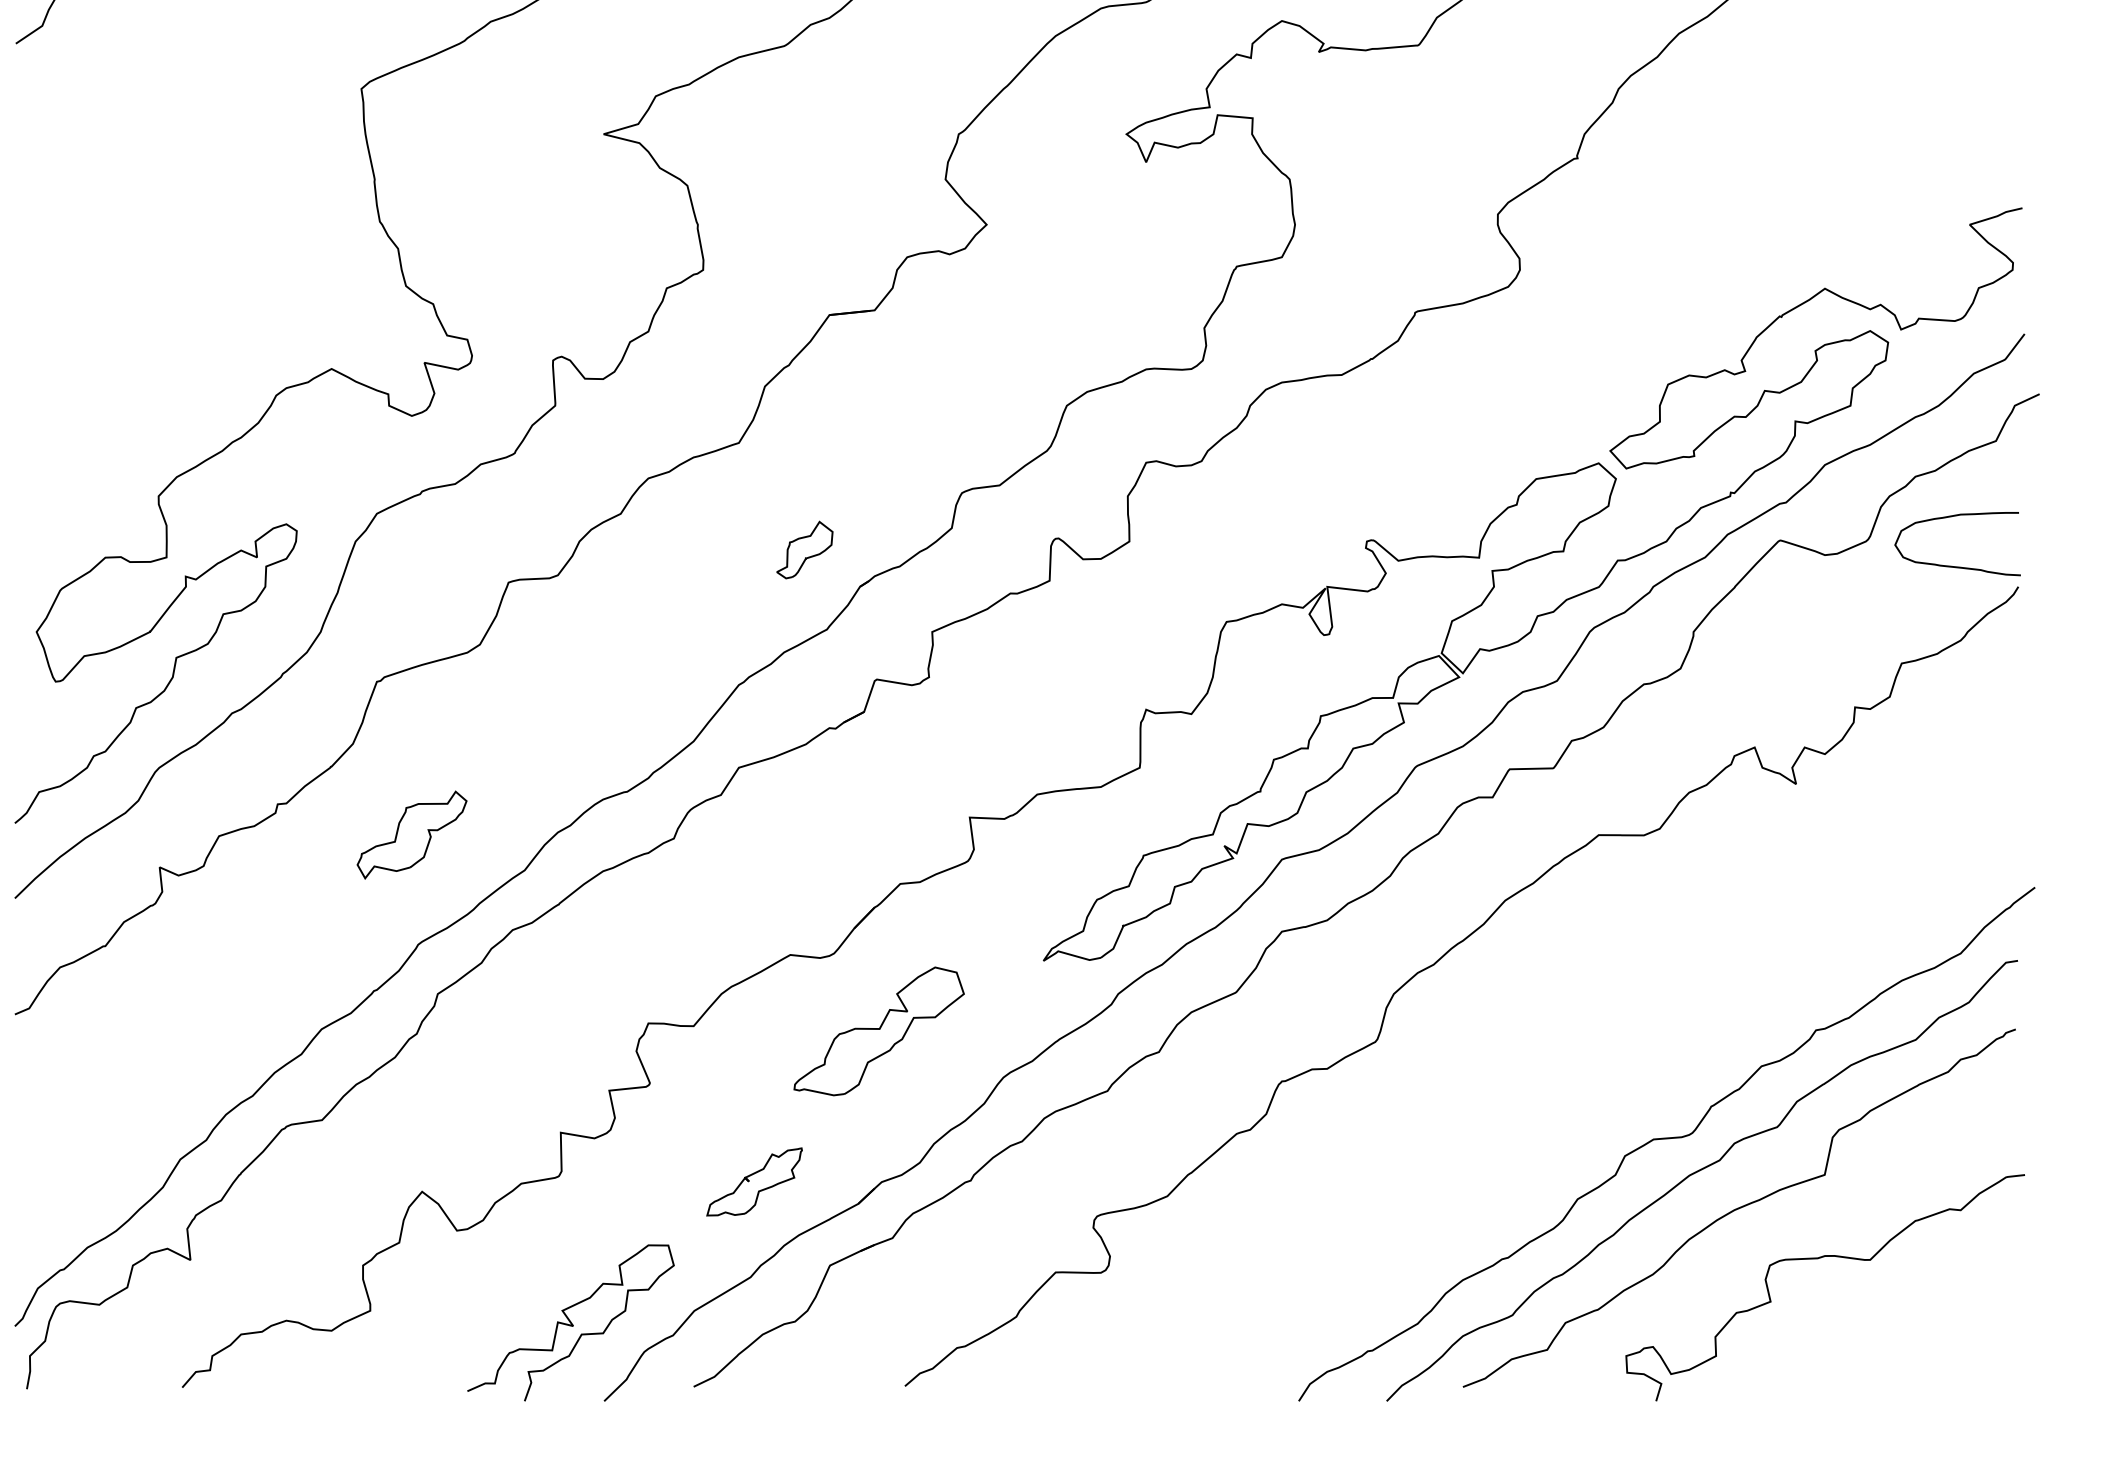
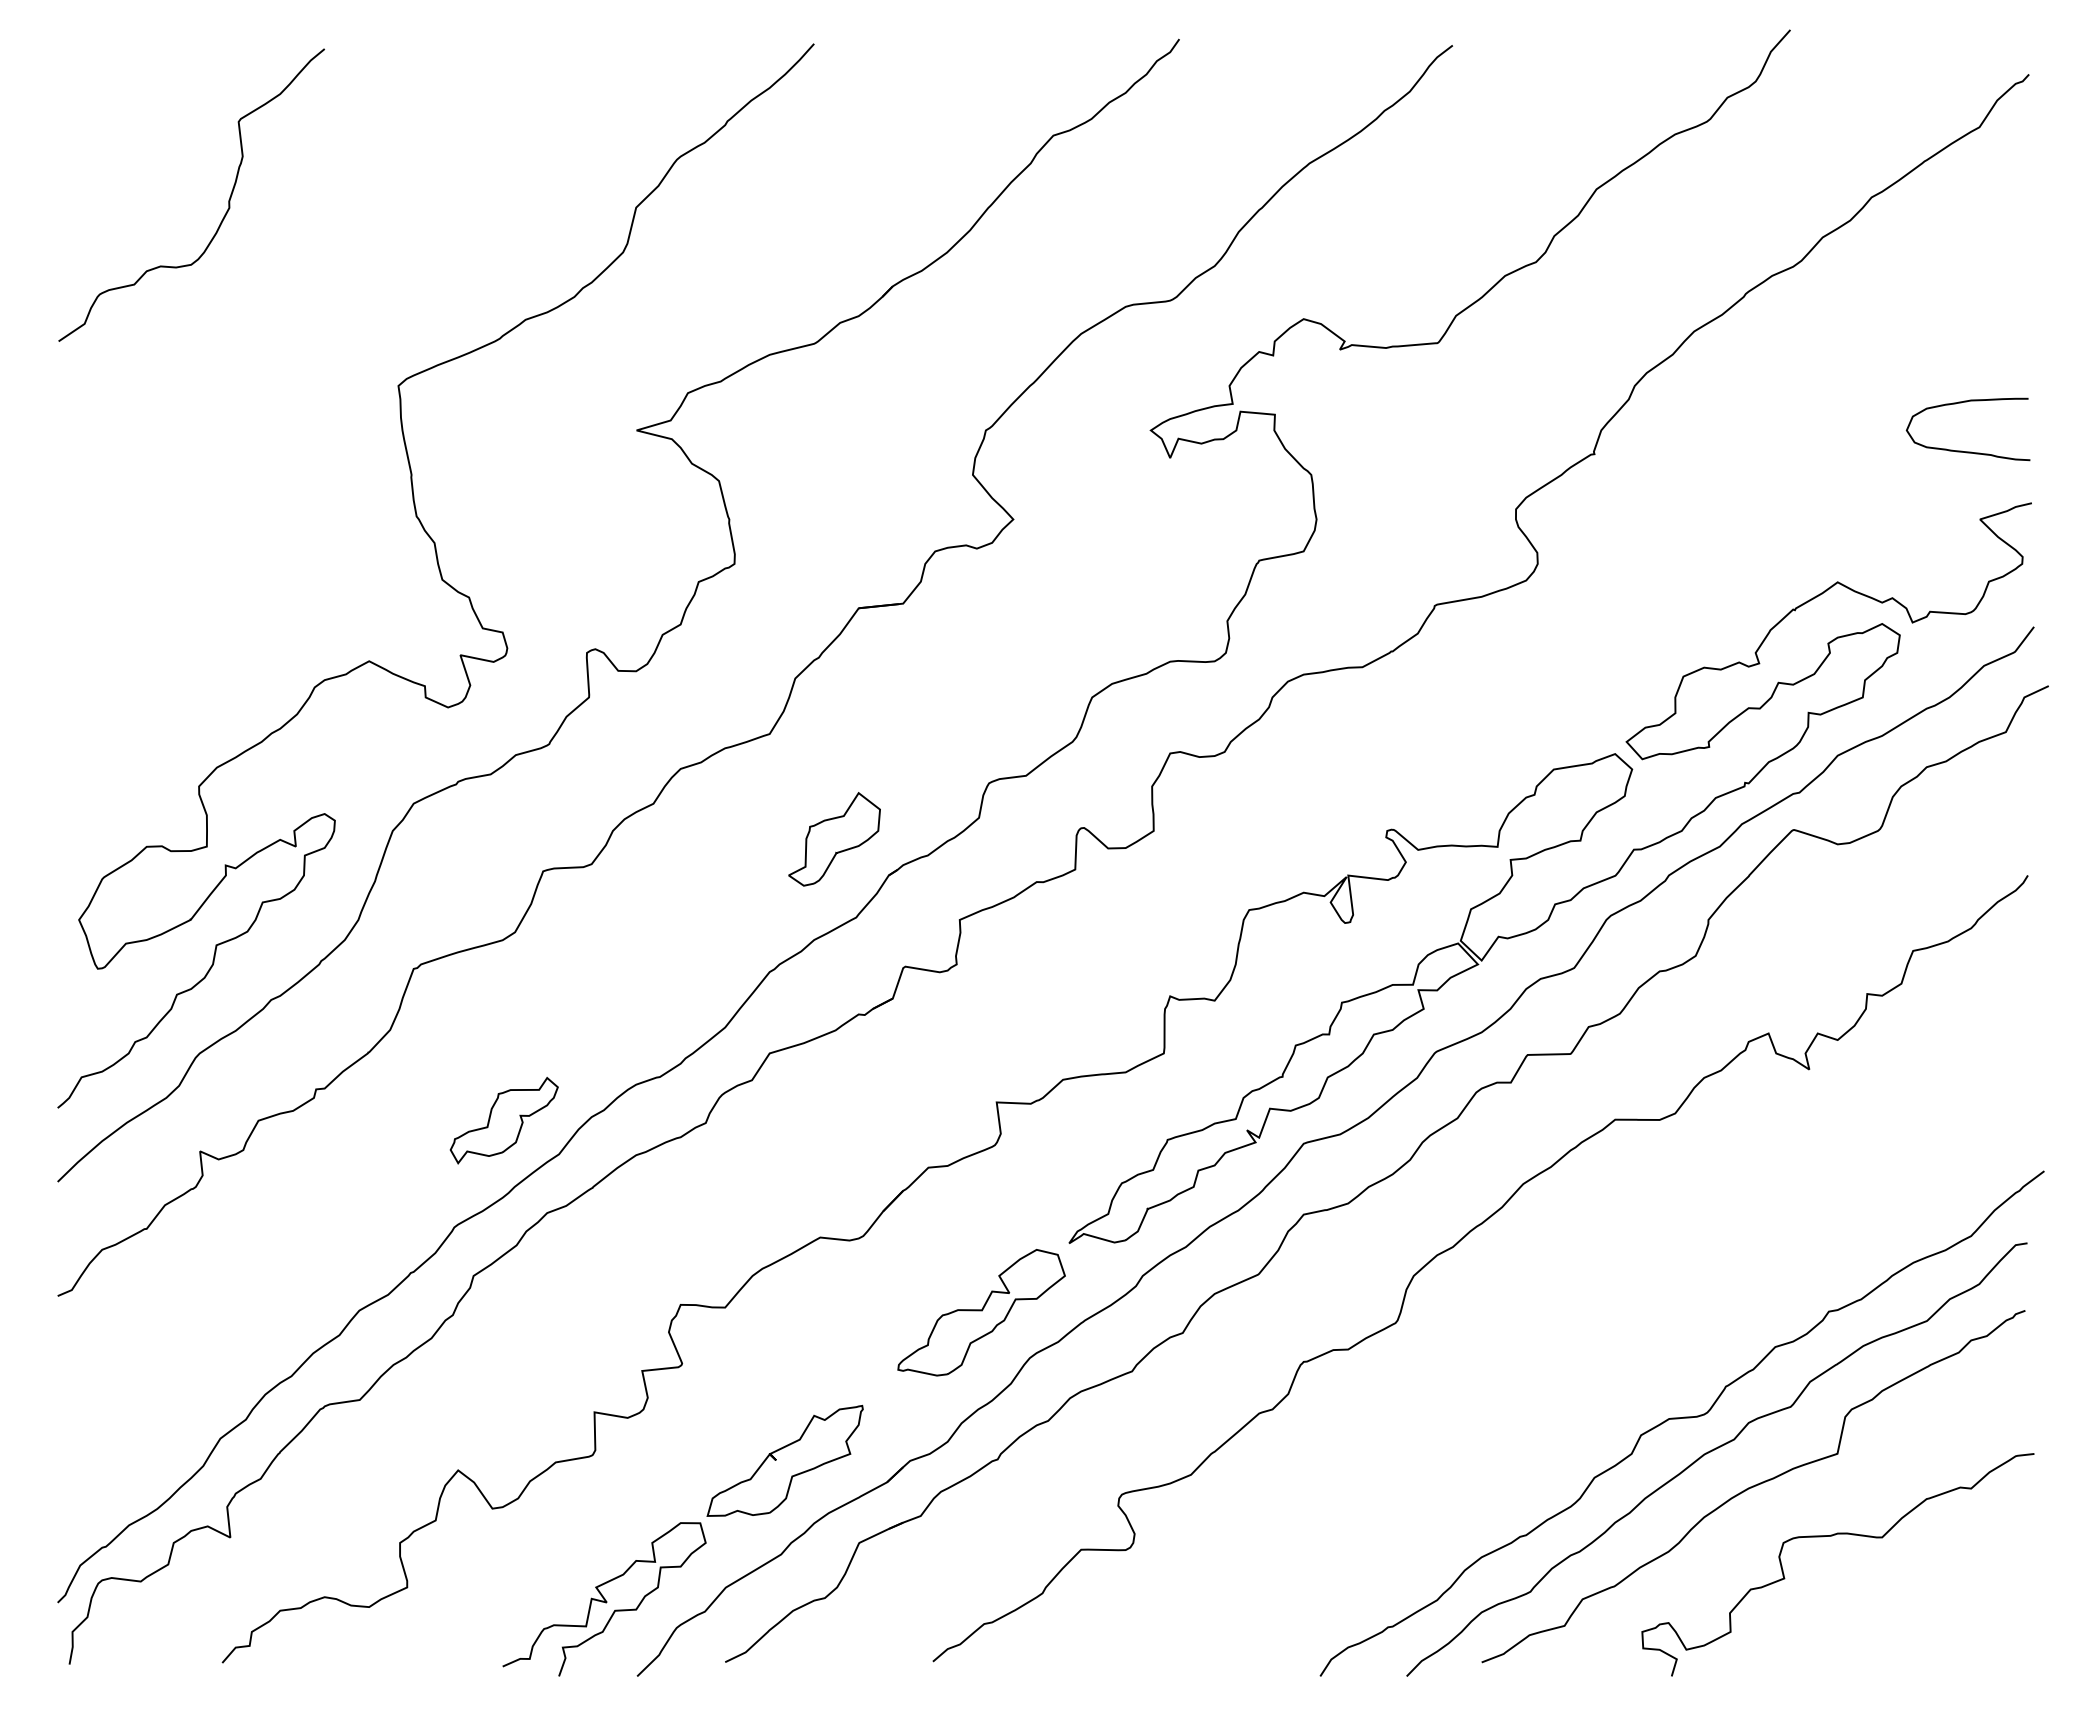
part: (804, 550) -> (834, 839), size x1.67
curve: (1951, 565) -> (1962, 450), moved
part: (411, 834) -> (503, 1120), moved
part: (879, 1031) -> (981, 1312), moved
part: (753, 1181) -> (784, 1460), size x1.67

